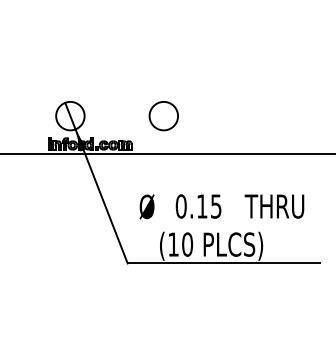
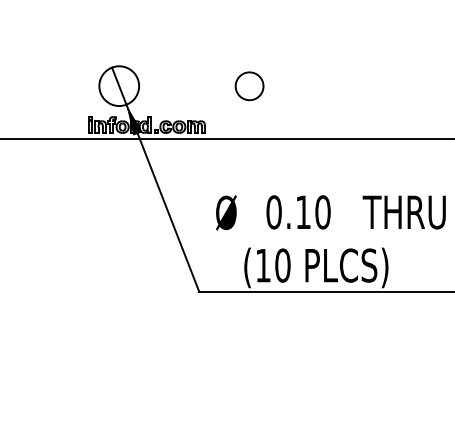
circle: (163, 116) -> (249, 86), size x0.7
text: (215, 206) -> (321, 212), 0.15 -> 0.10

